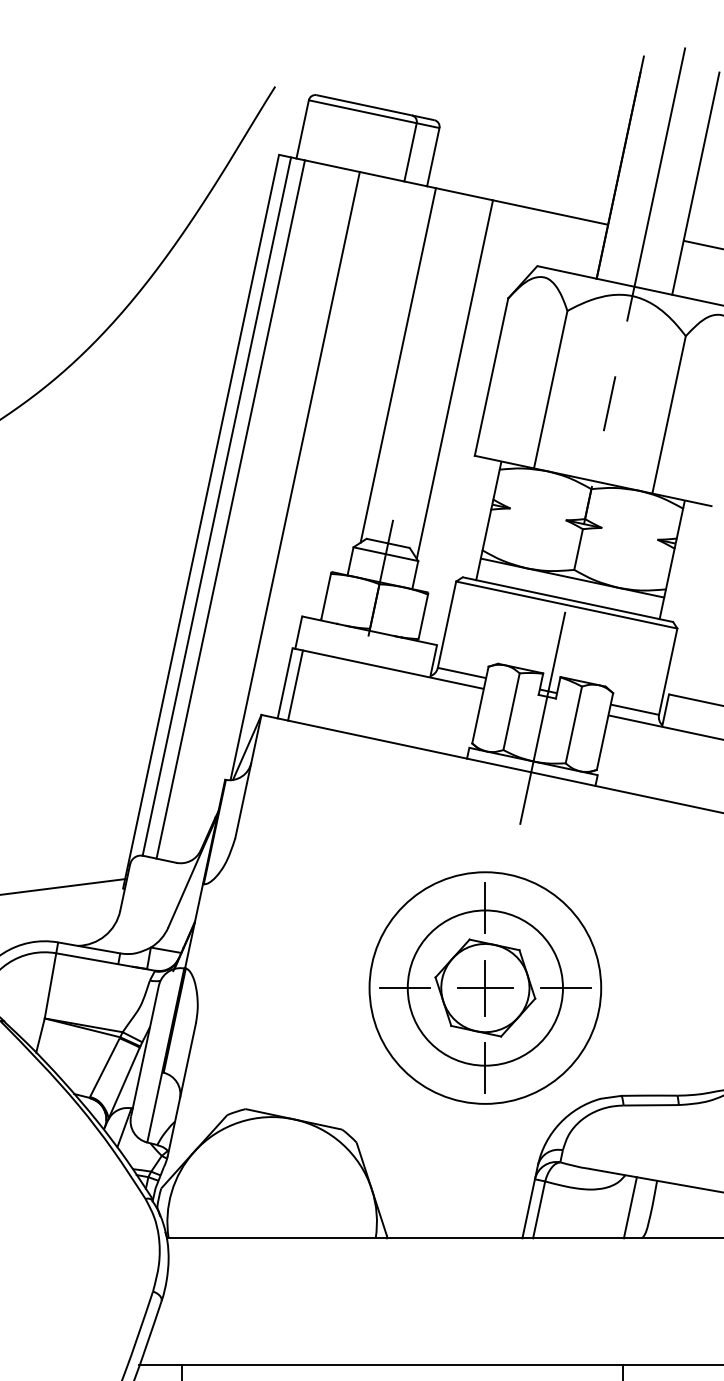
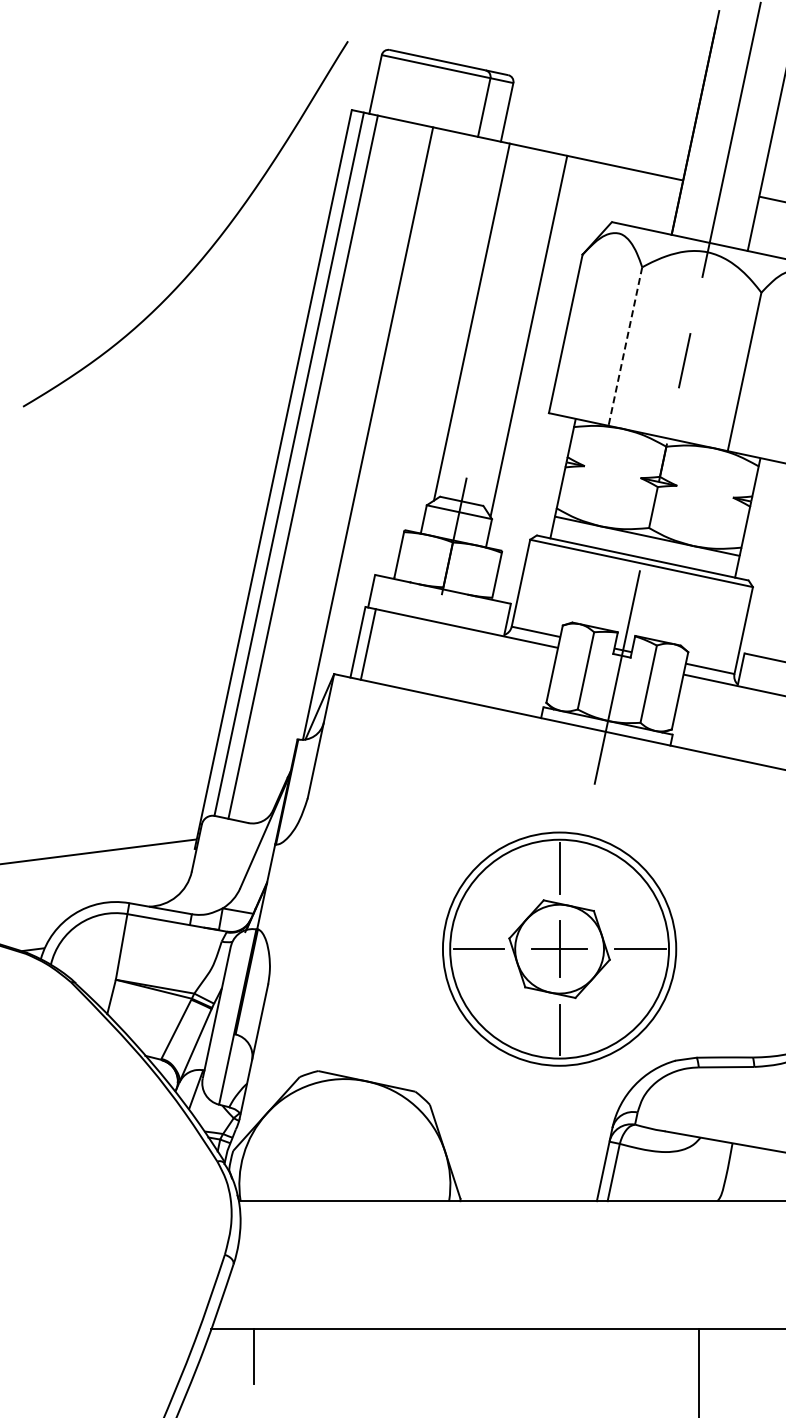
line: (550, 390) -> (625, 347), solid -> dashed
circle: (485, 988) -> (559, 949), size x1.4
line: (630, 1207) -> (705, 1170), removed

